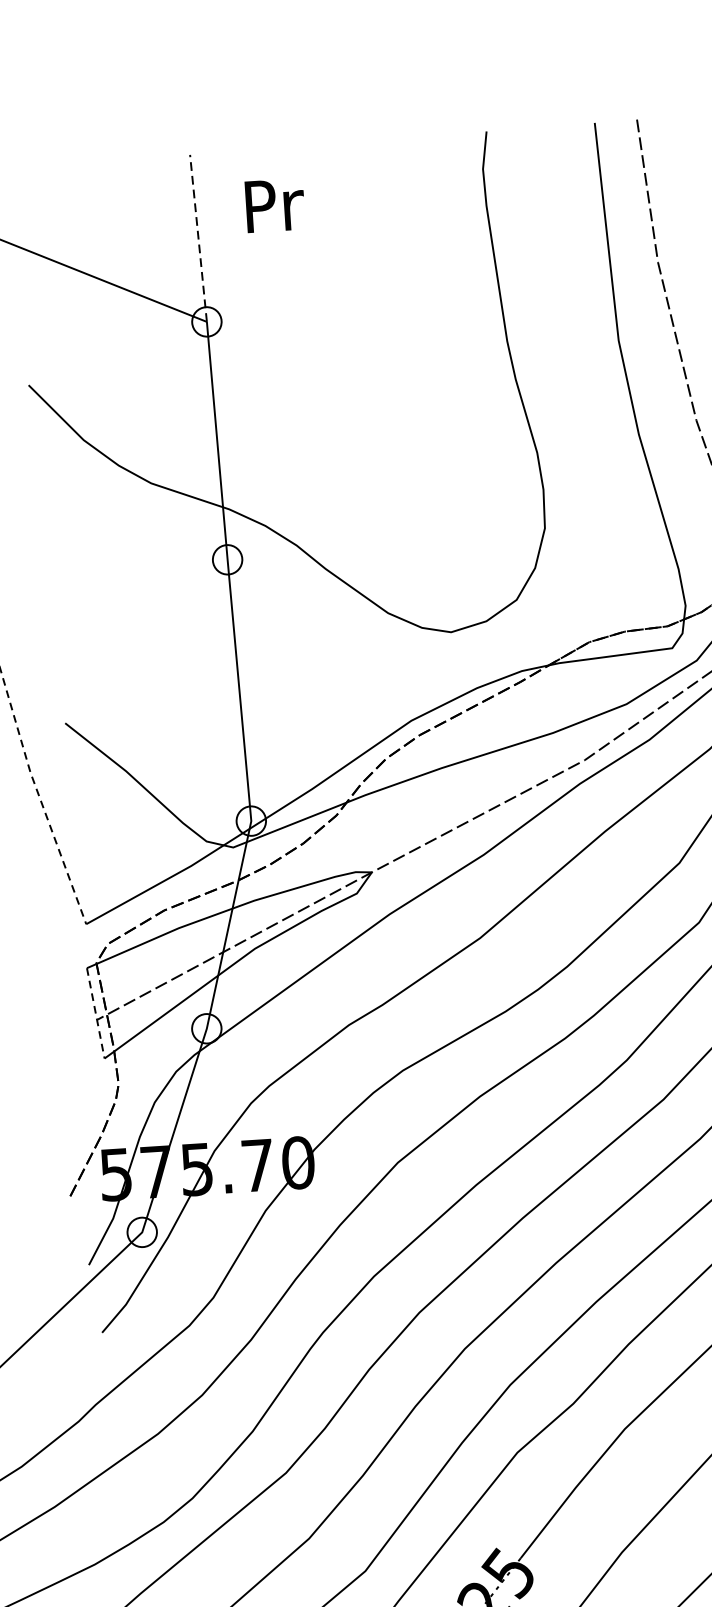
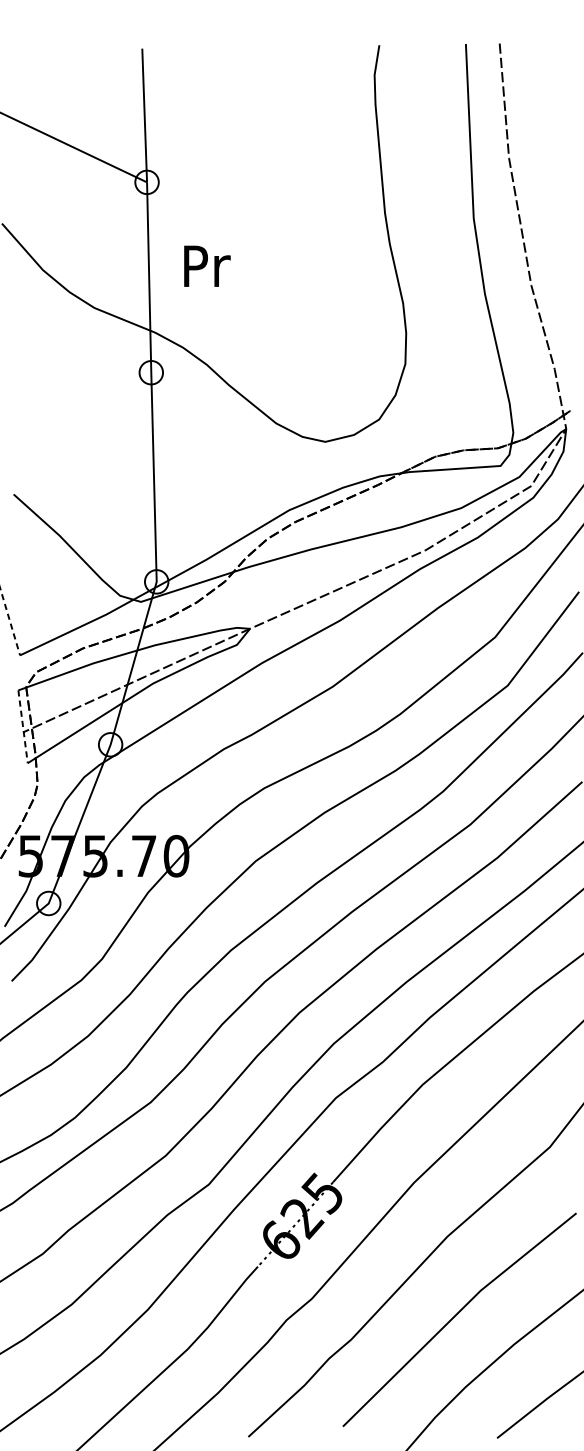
text: (275, 204) -> (207, 265), moved
line: (198, 238) -> (144, 115), dashed -> solid

